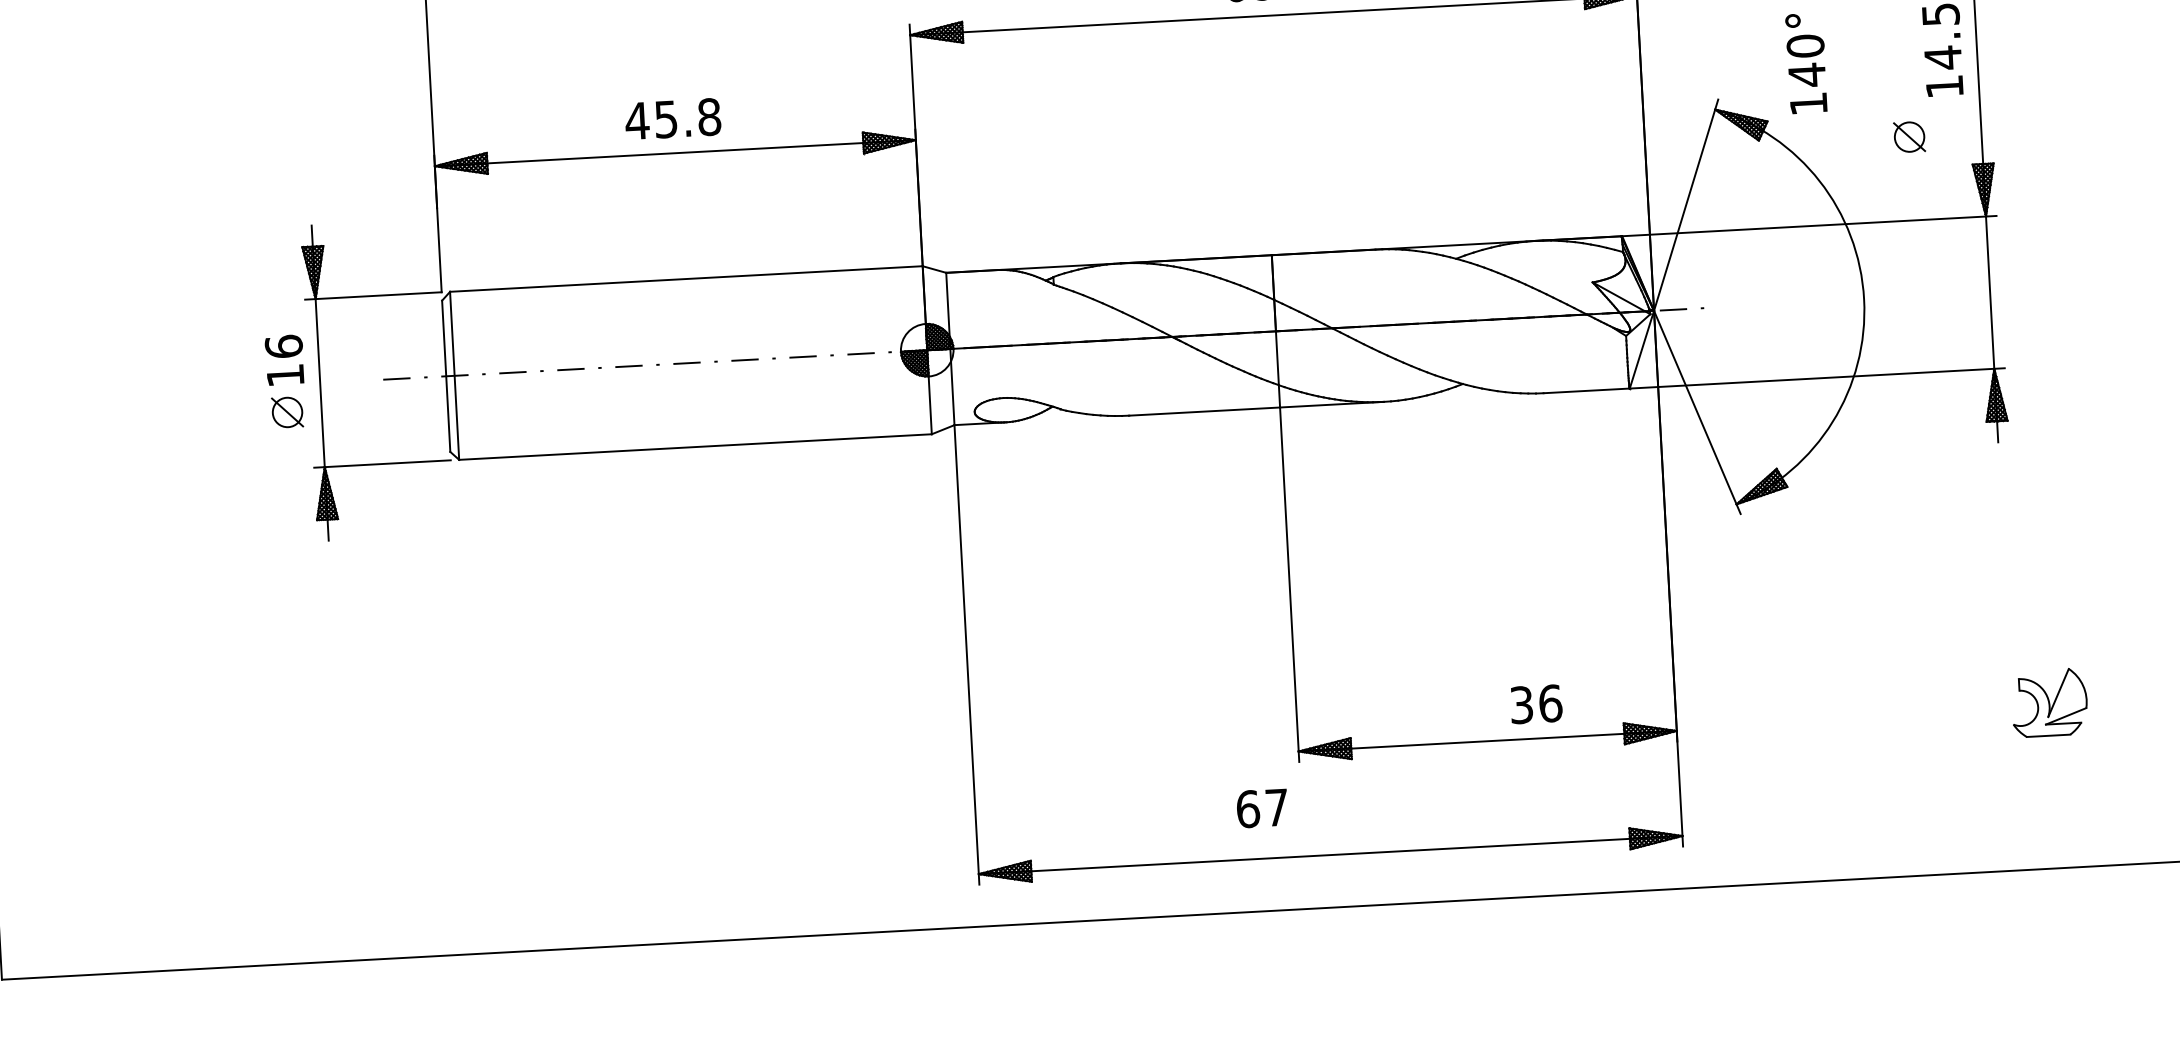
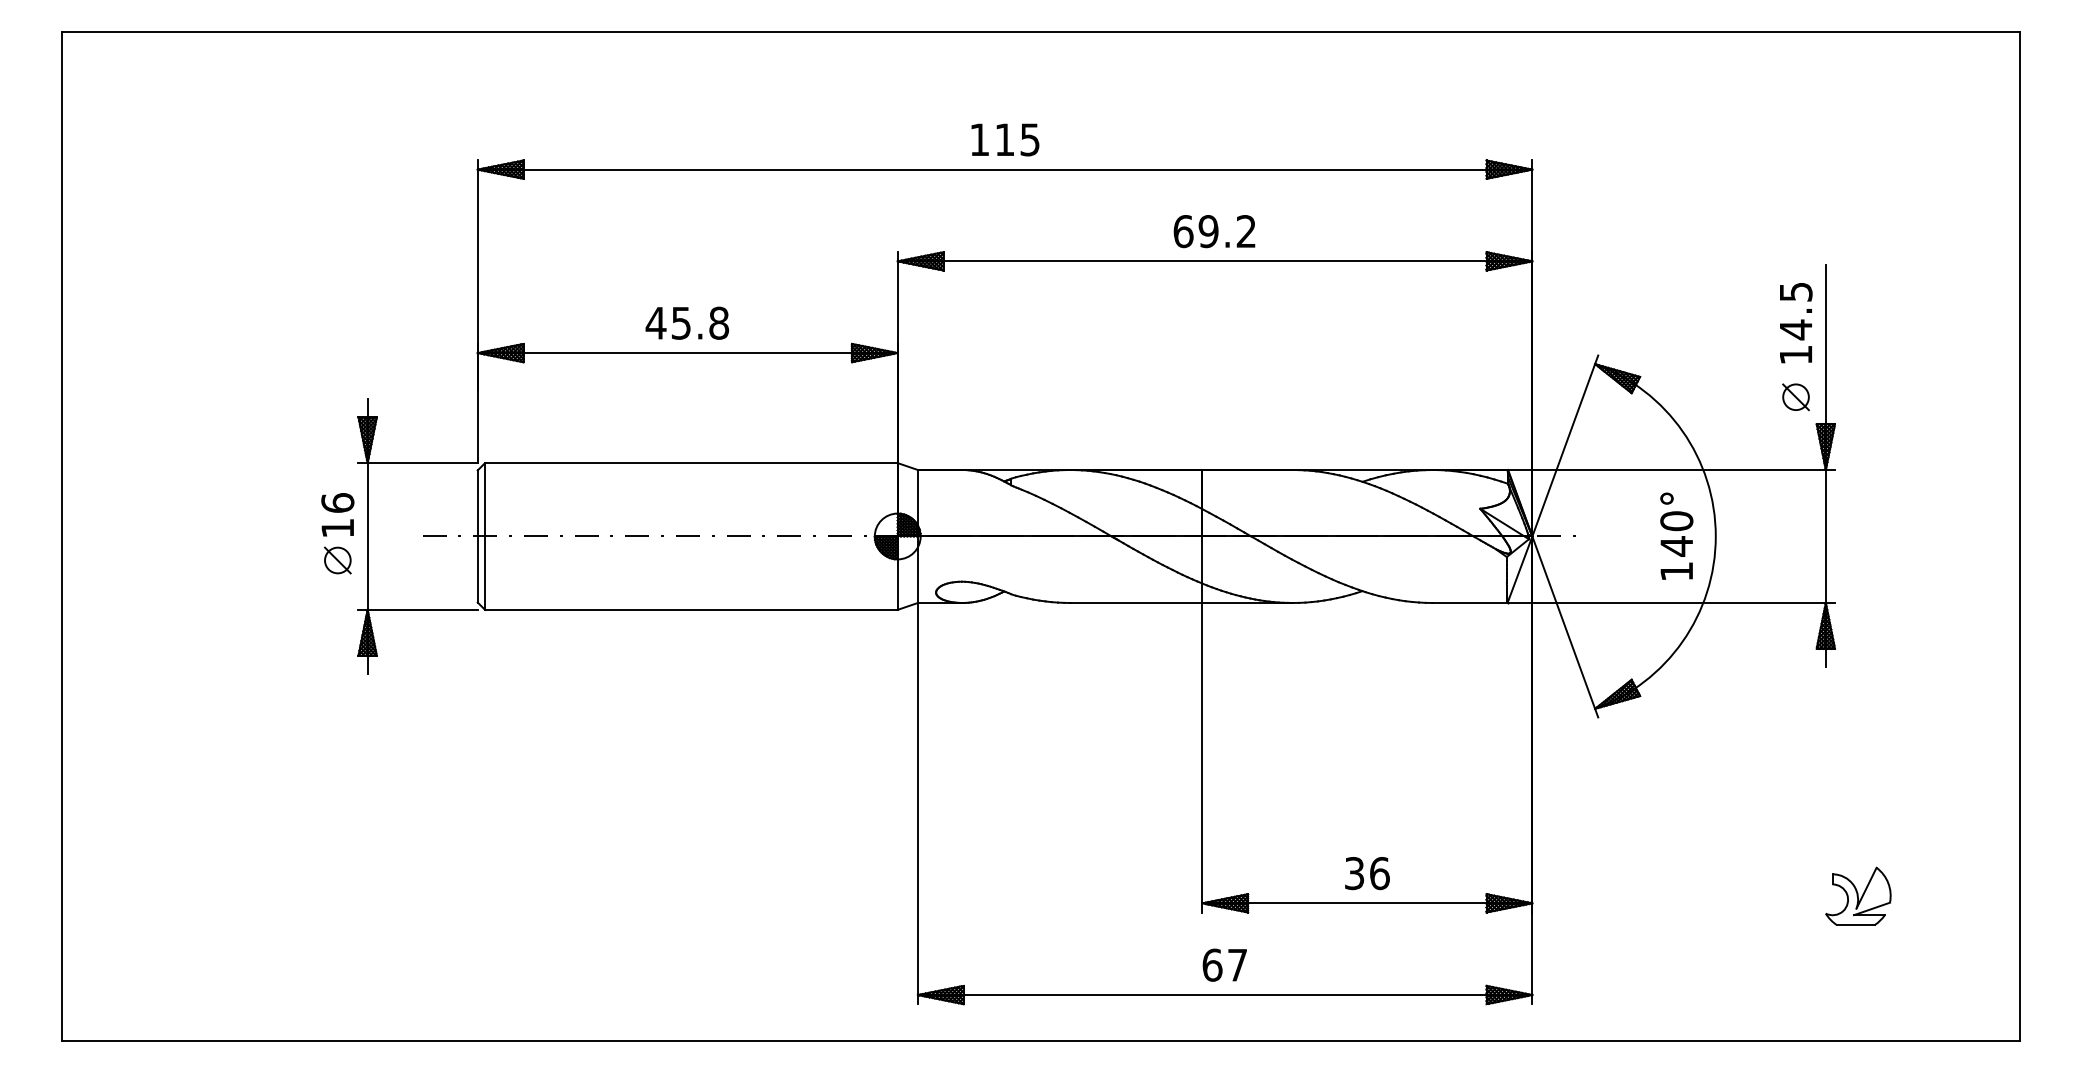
text: (1806, 62) -> (1676, 535), moved
part: (1908, 137) -> (1795, 397), moved
text: (1536, 704) -> (1367, 873), moved
text: (1261, 807) -> (1224, 964), moved

